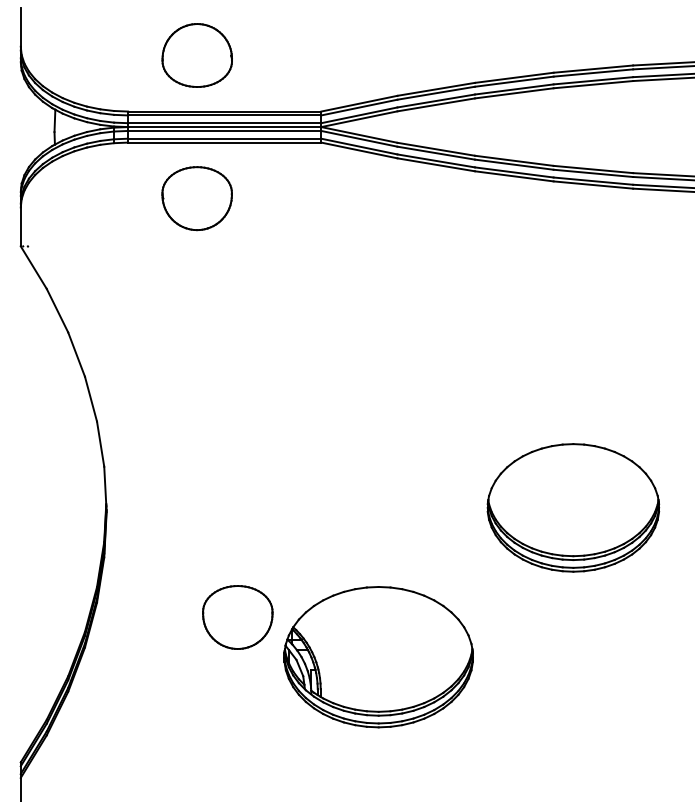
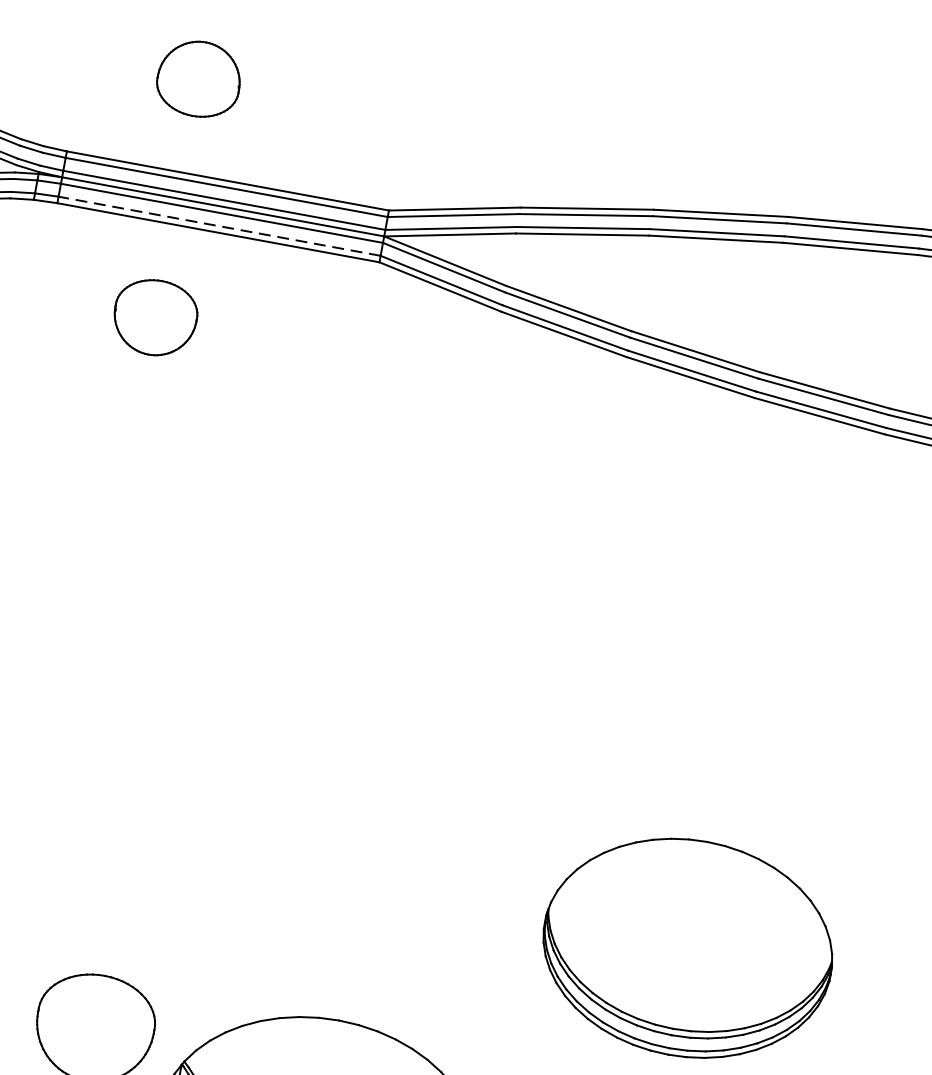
part: (196, 55) -> (198, 78), size x0.7
line: (224, 138) -> (219, 225), solid -> dashed
part: (196, 198) -> (154, 317), size x0.7

